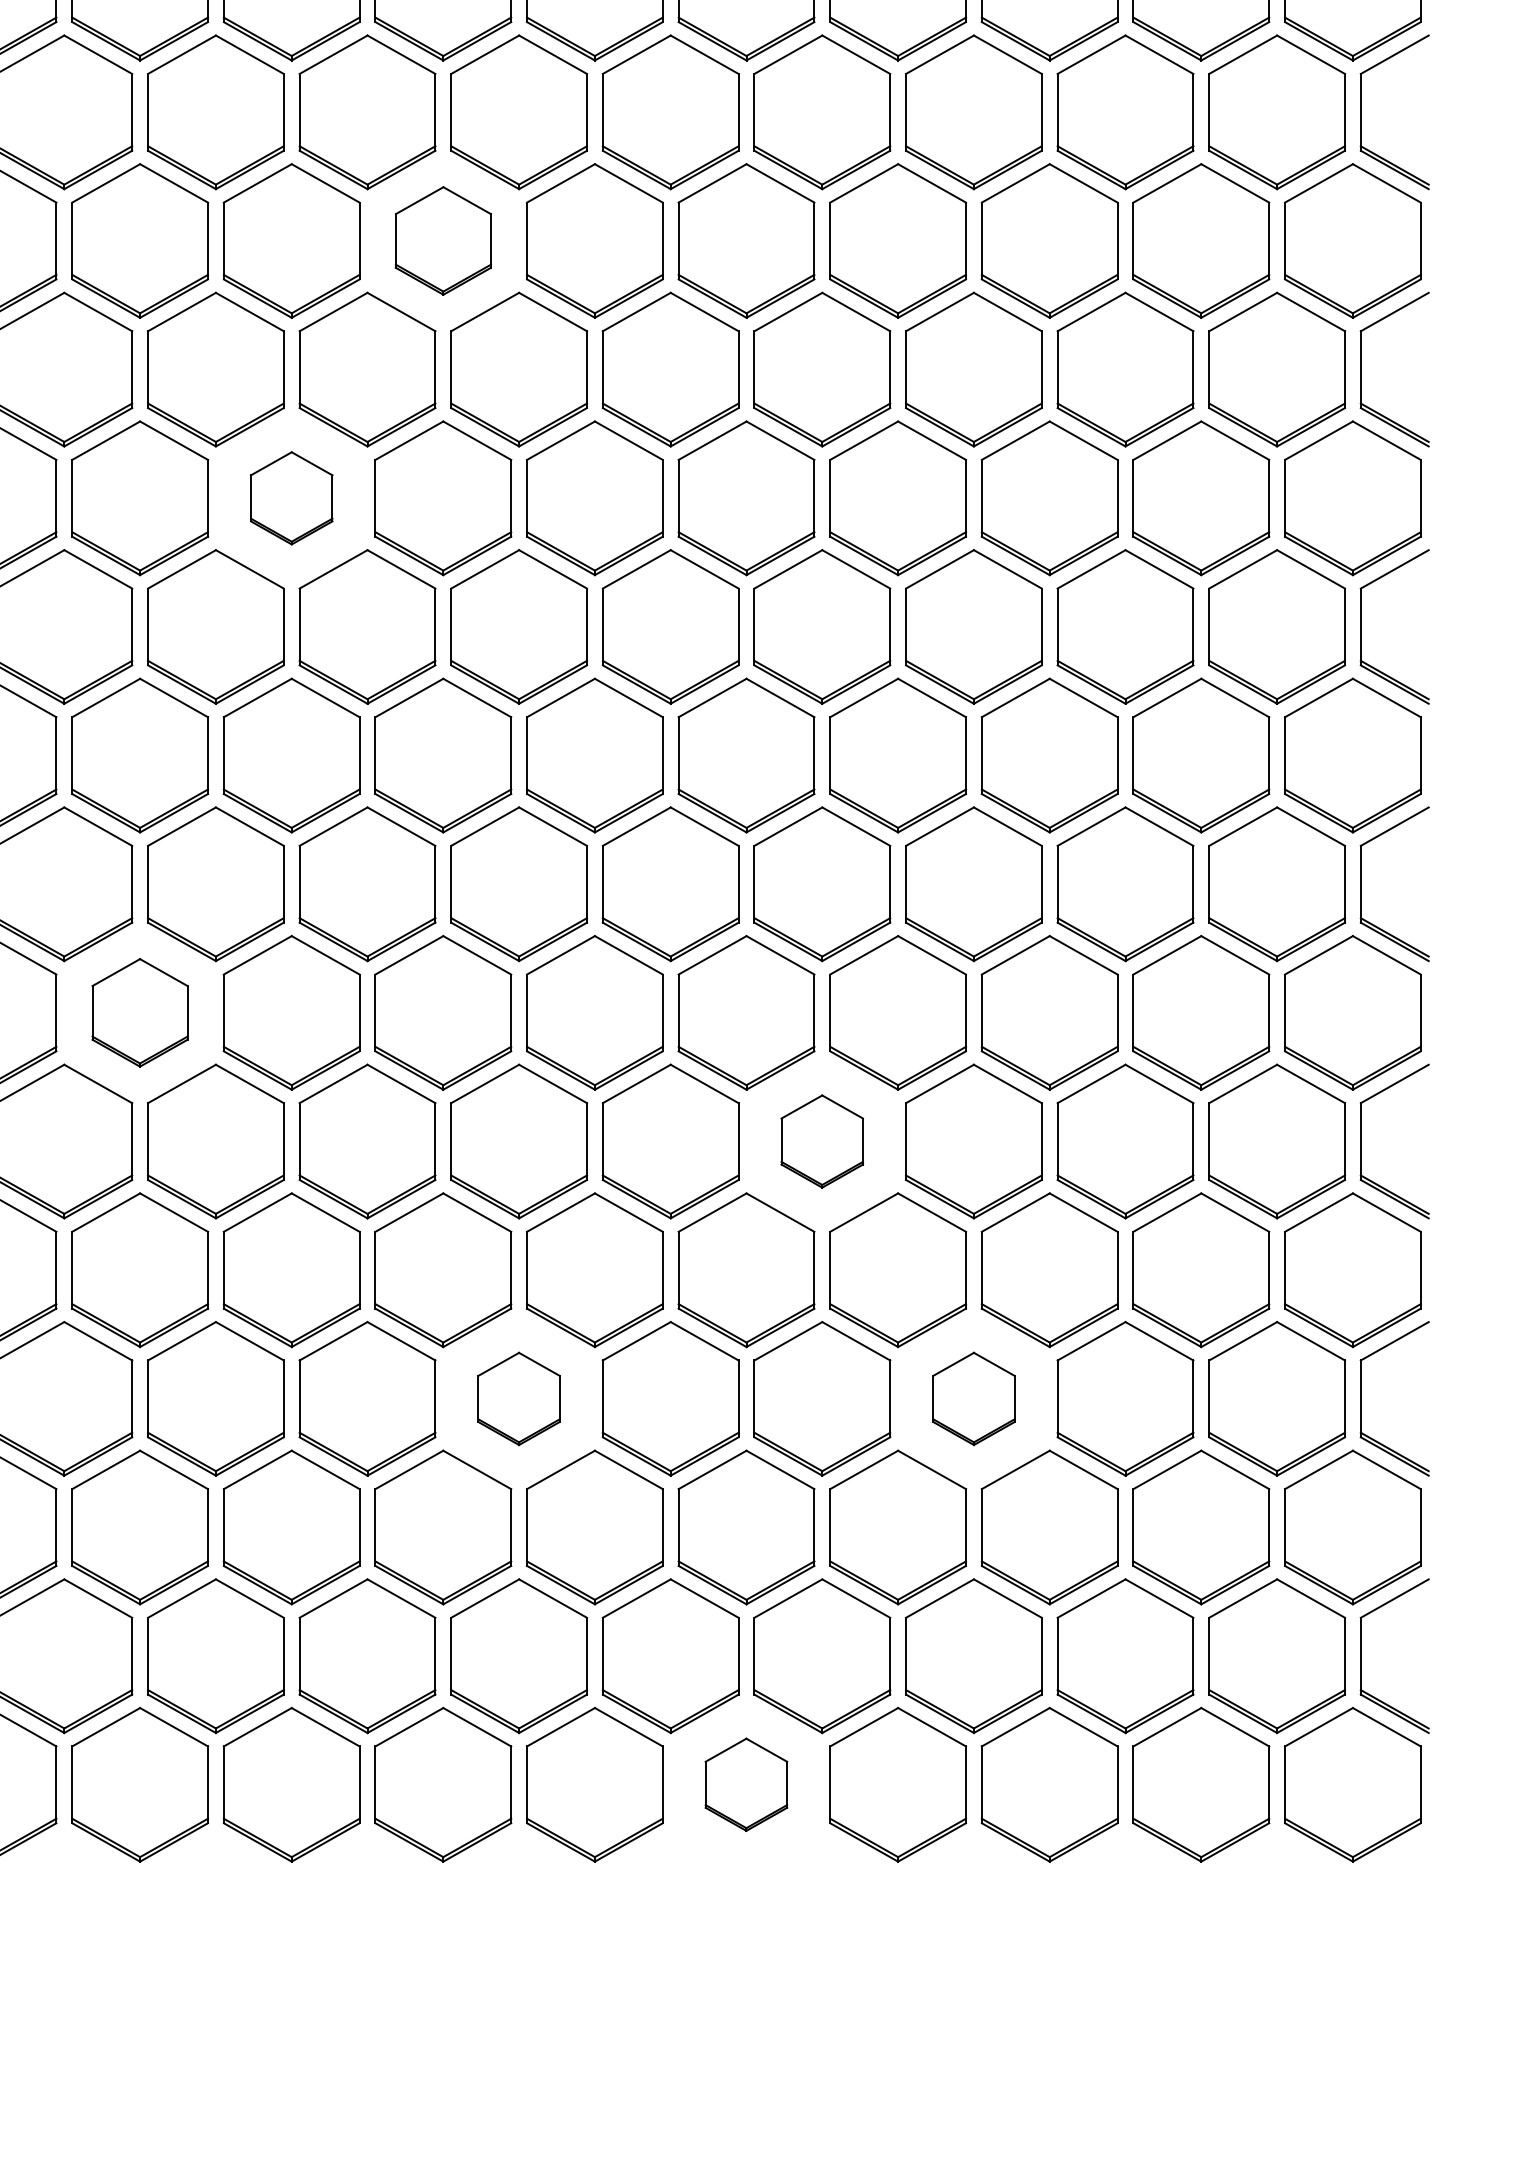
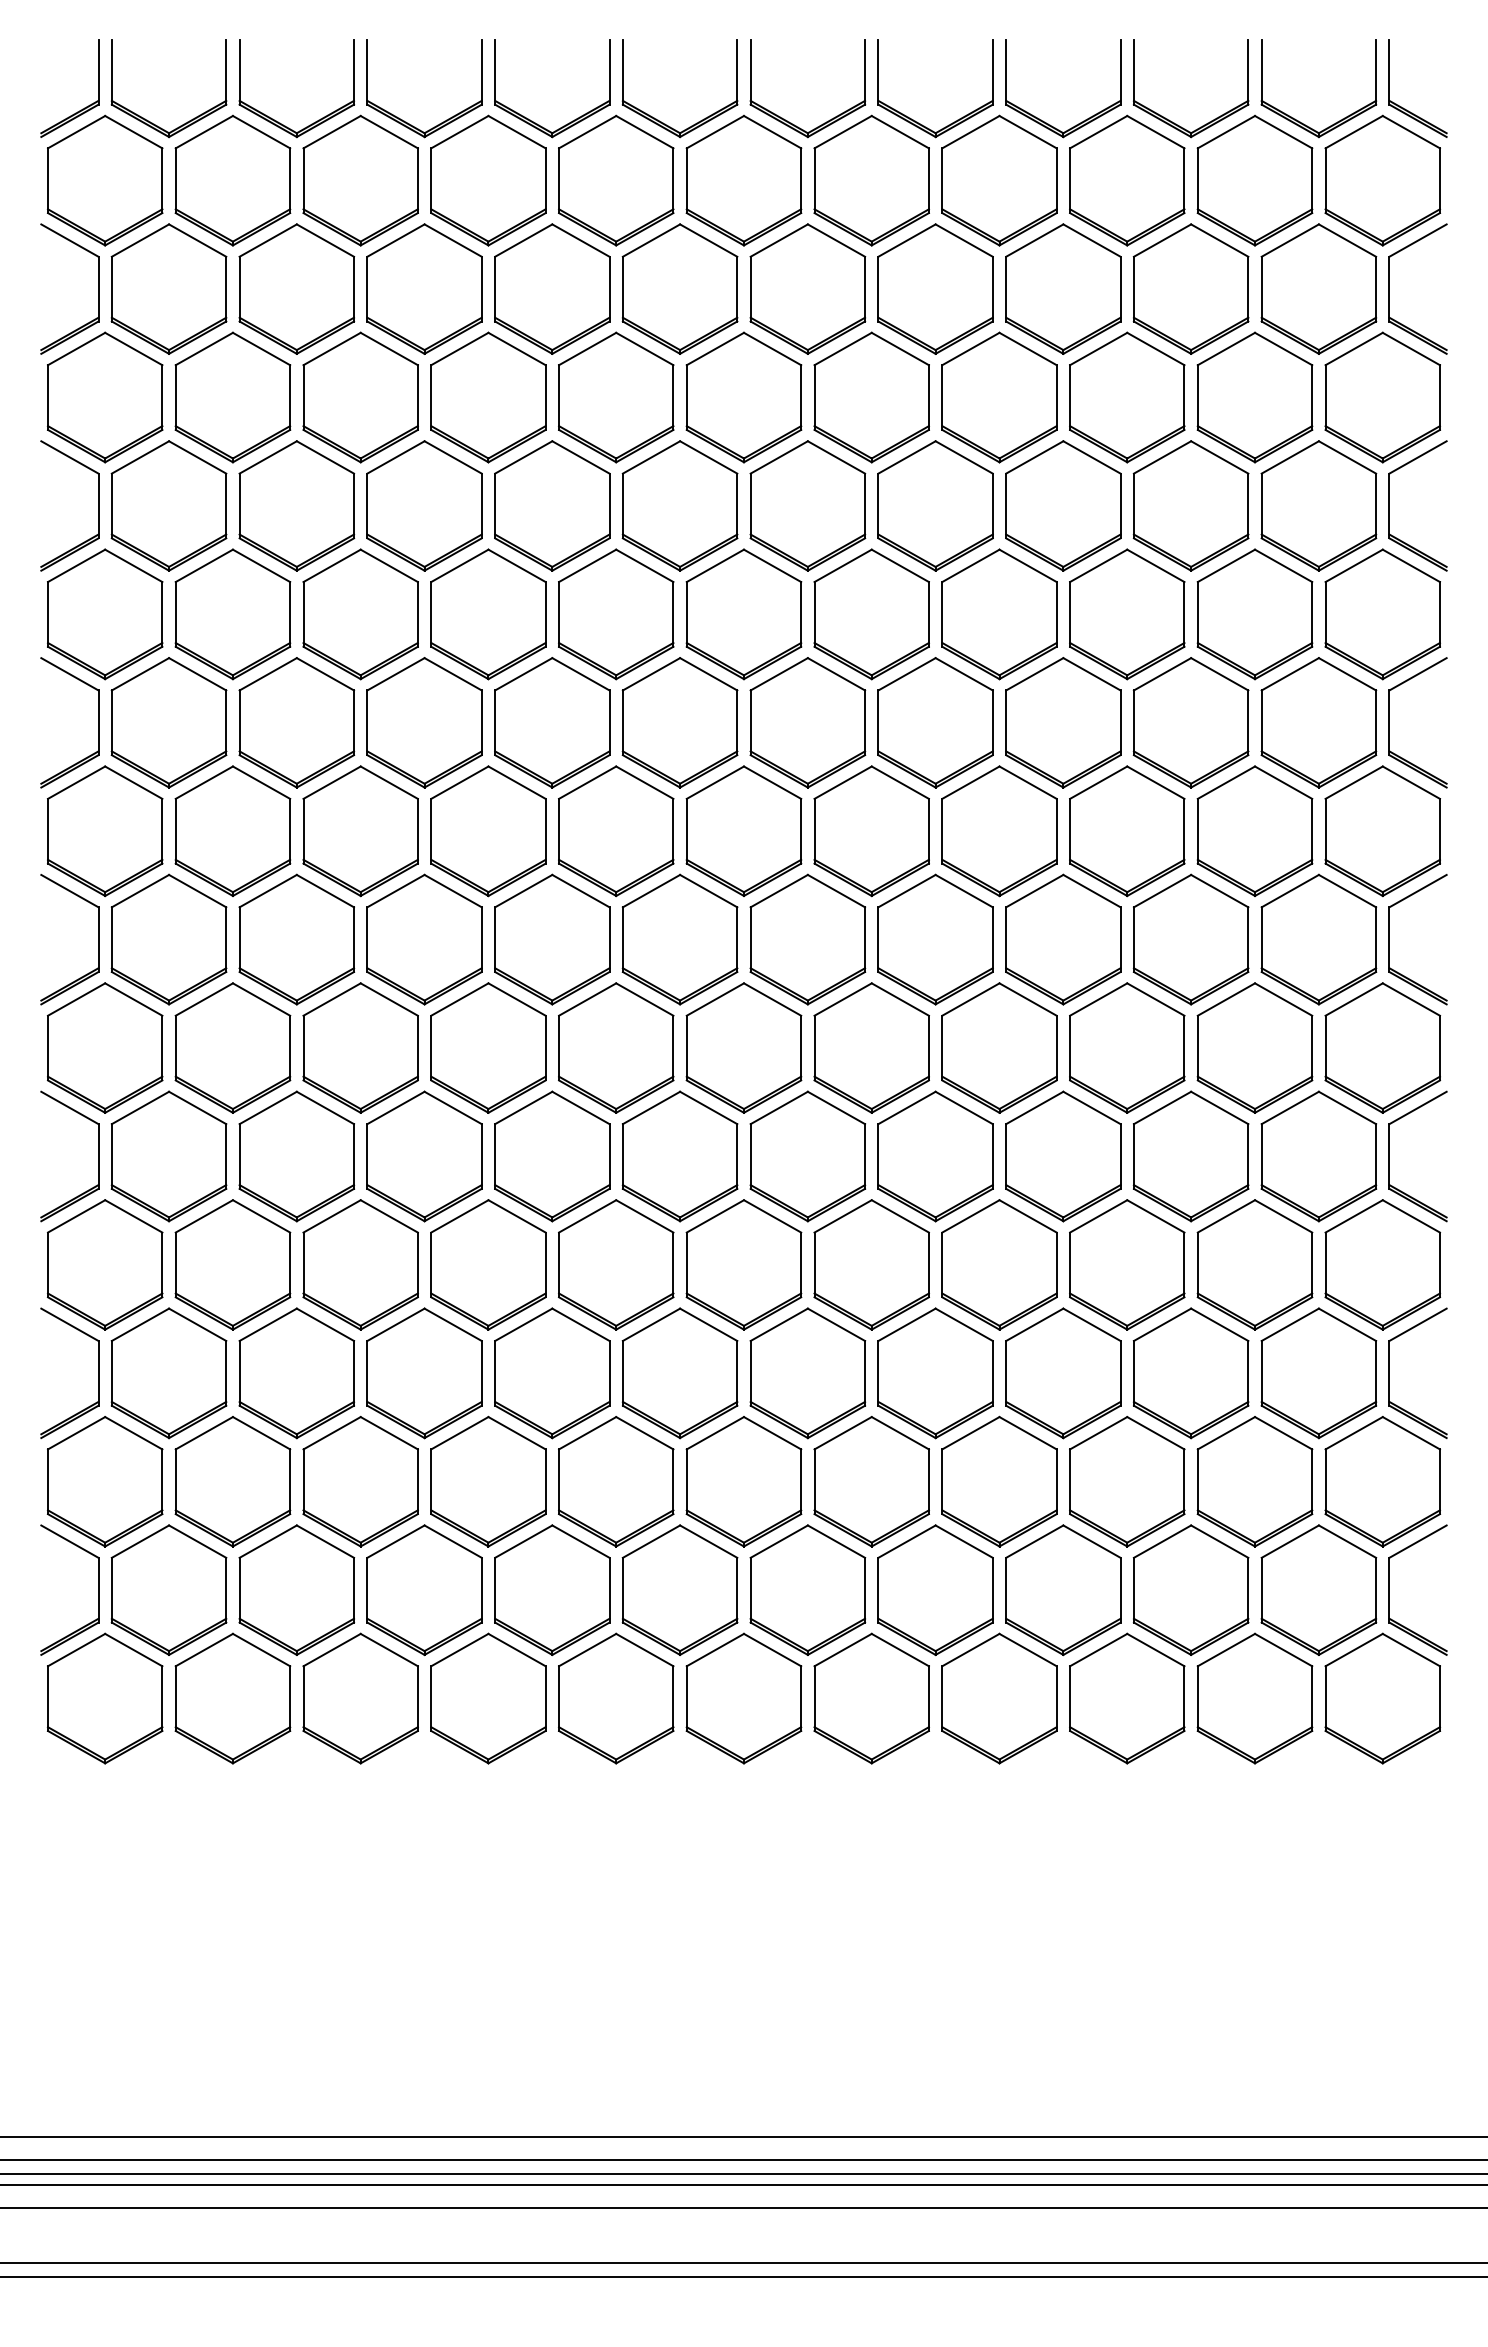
part: (443, 240) -> (616, 397), size x1.43
part: (291, 498) -> (488, 614), size x1.67
part: (139, 1012) -> (360, 1047), size x1.43
part: (822, 1141) -> (935, 1156), size x1.67
part: (518, 1399) -> (679, 1373), size x1.67
part: (974, 1399) -> (1063, 1373), size x1.67
part: (746, 1784) -> (871, 1698), size x1.67

